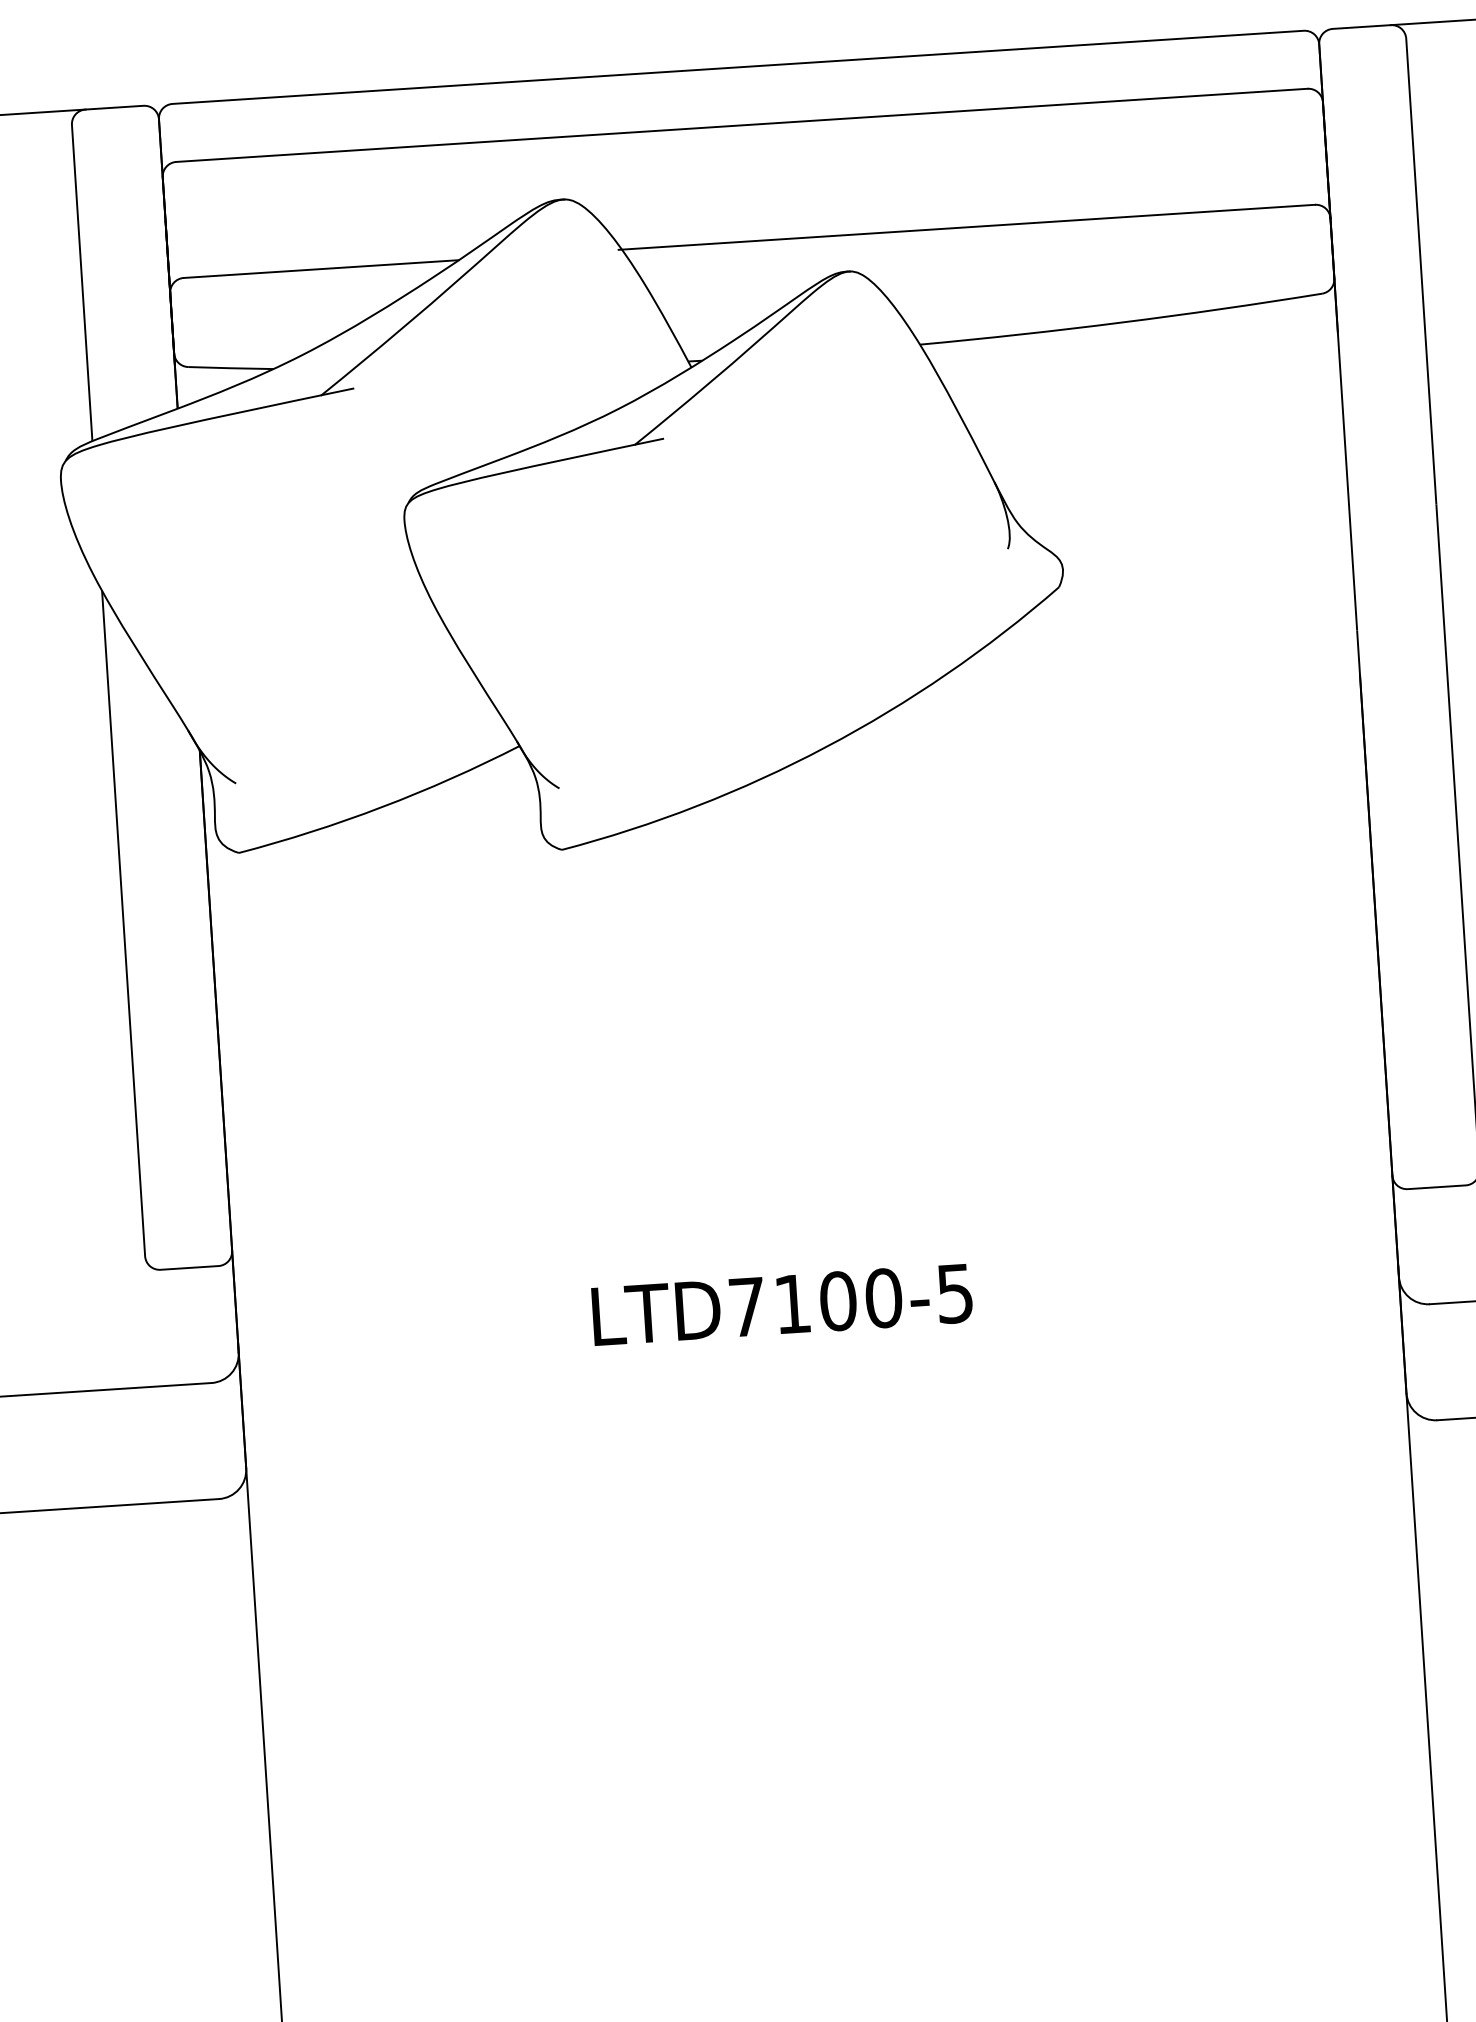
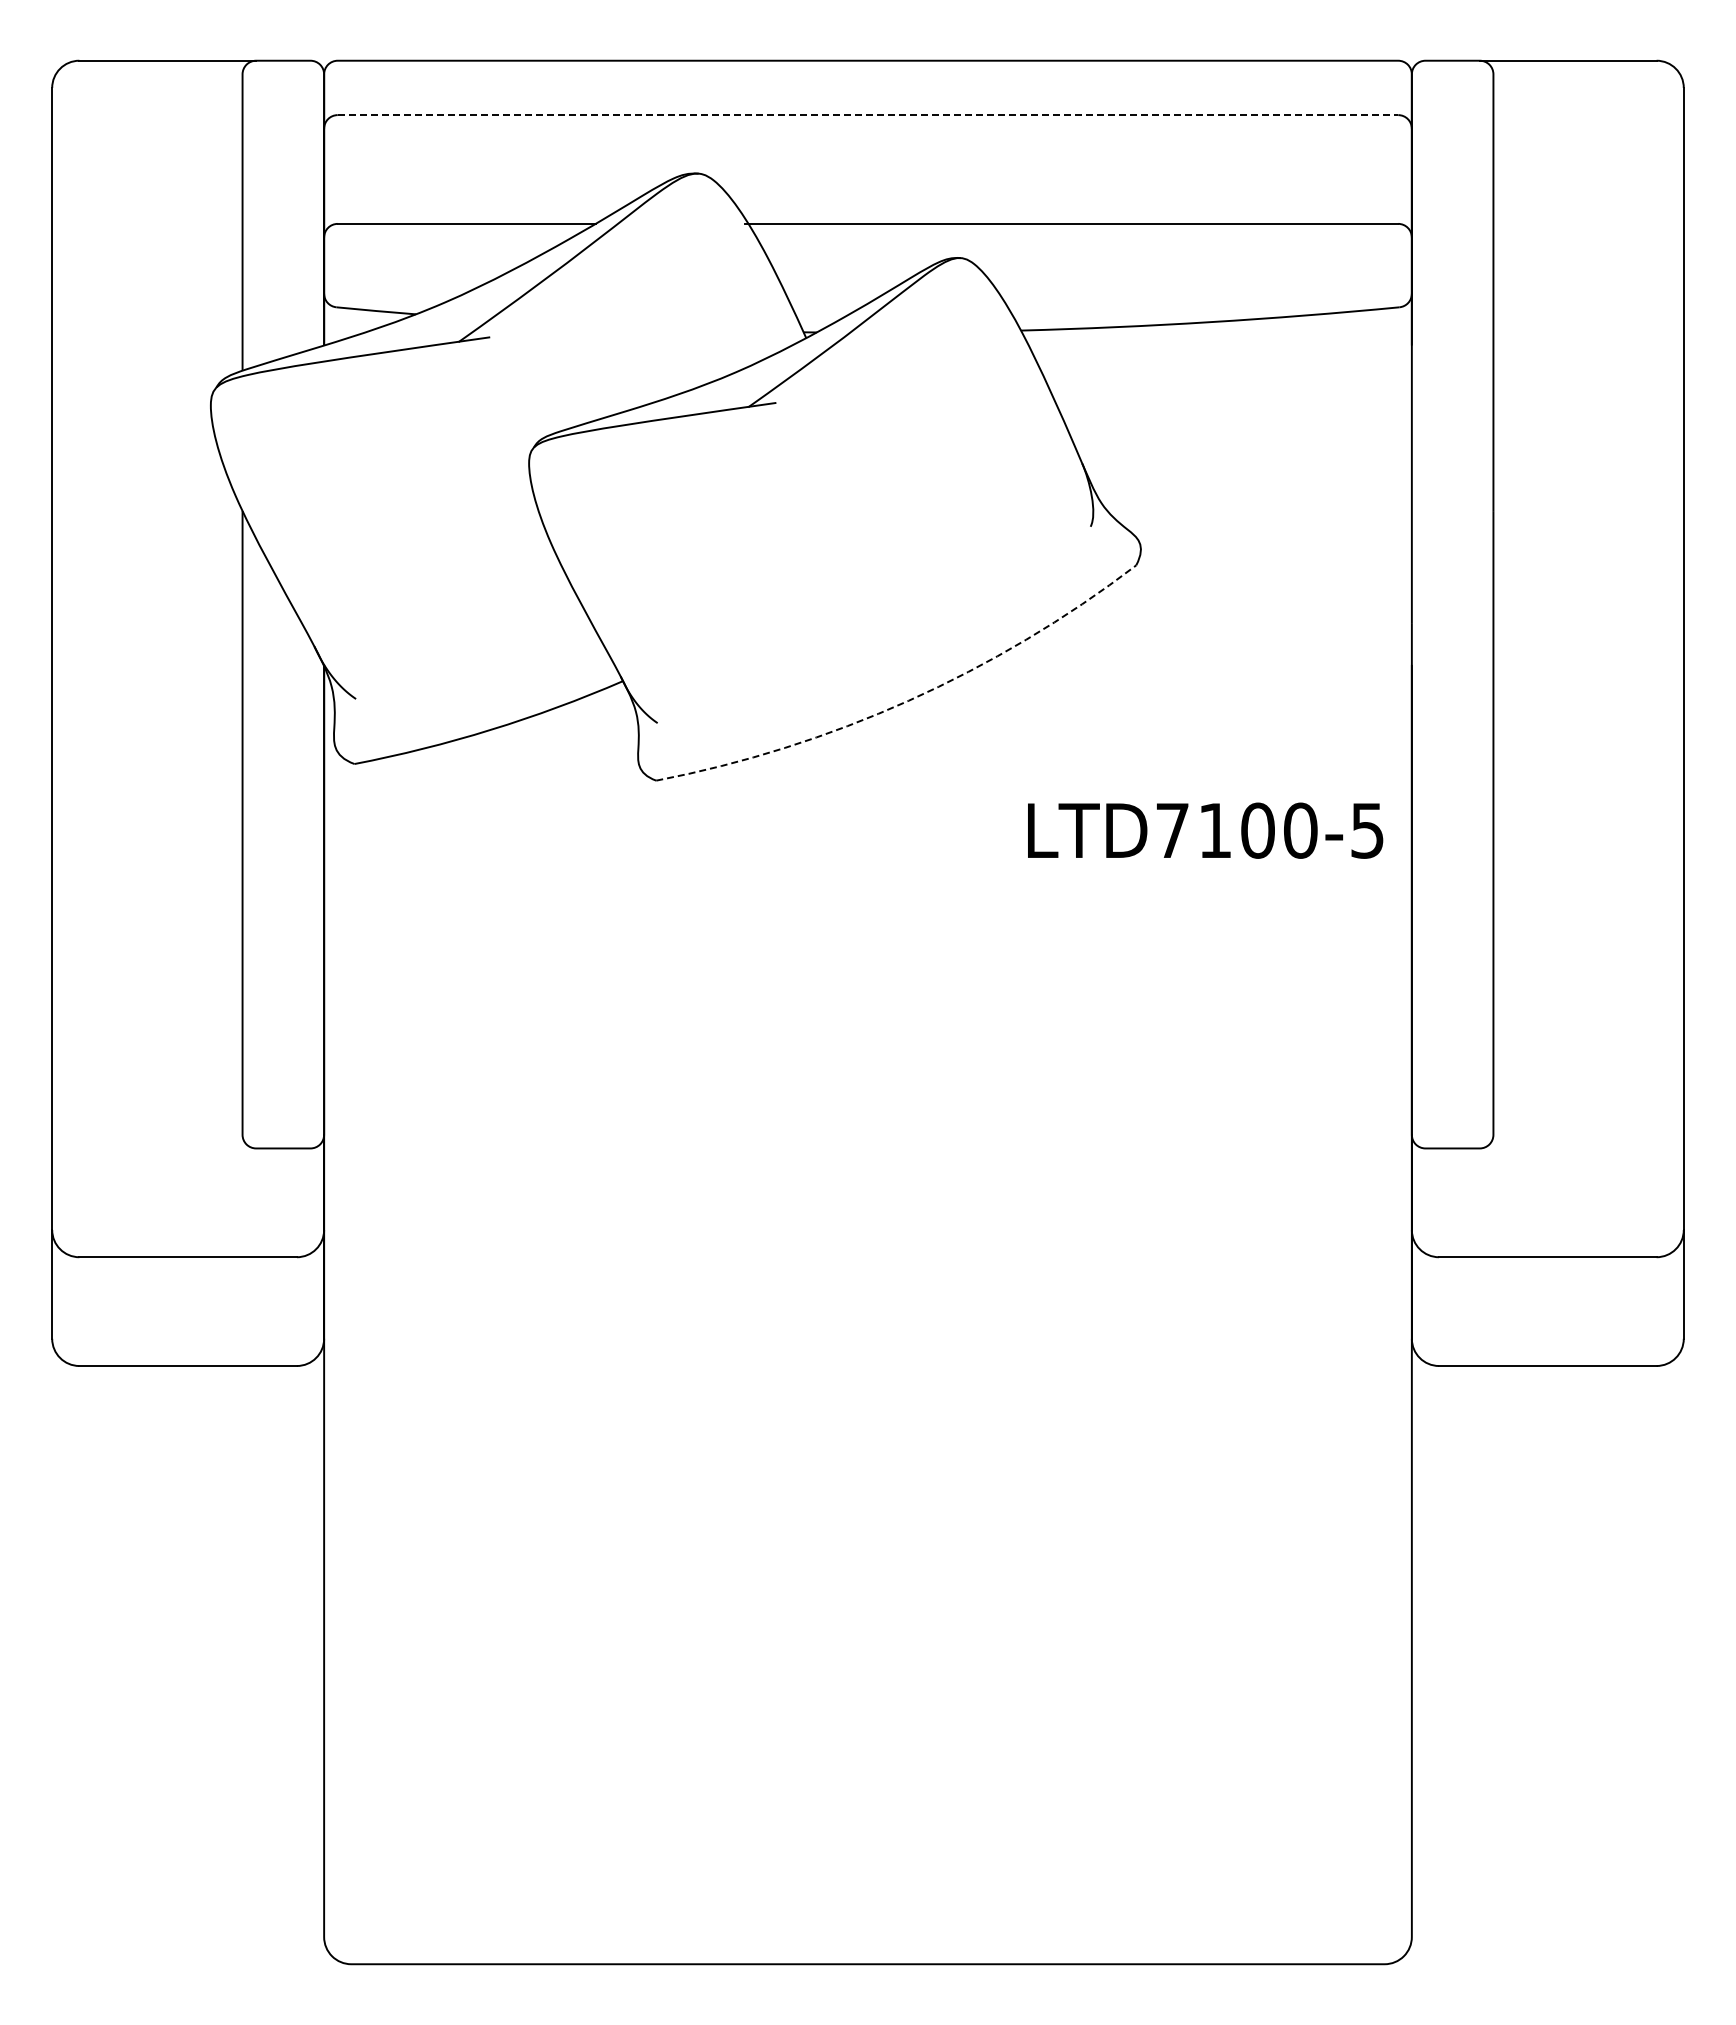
line: (742, 125) -> (868, 115), solid -> dashed
arc: (825, 746) -> (908, 700), solid -> dashed
text: (782, 1304) -> (1205, 830), moved

